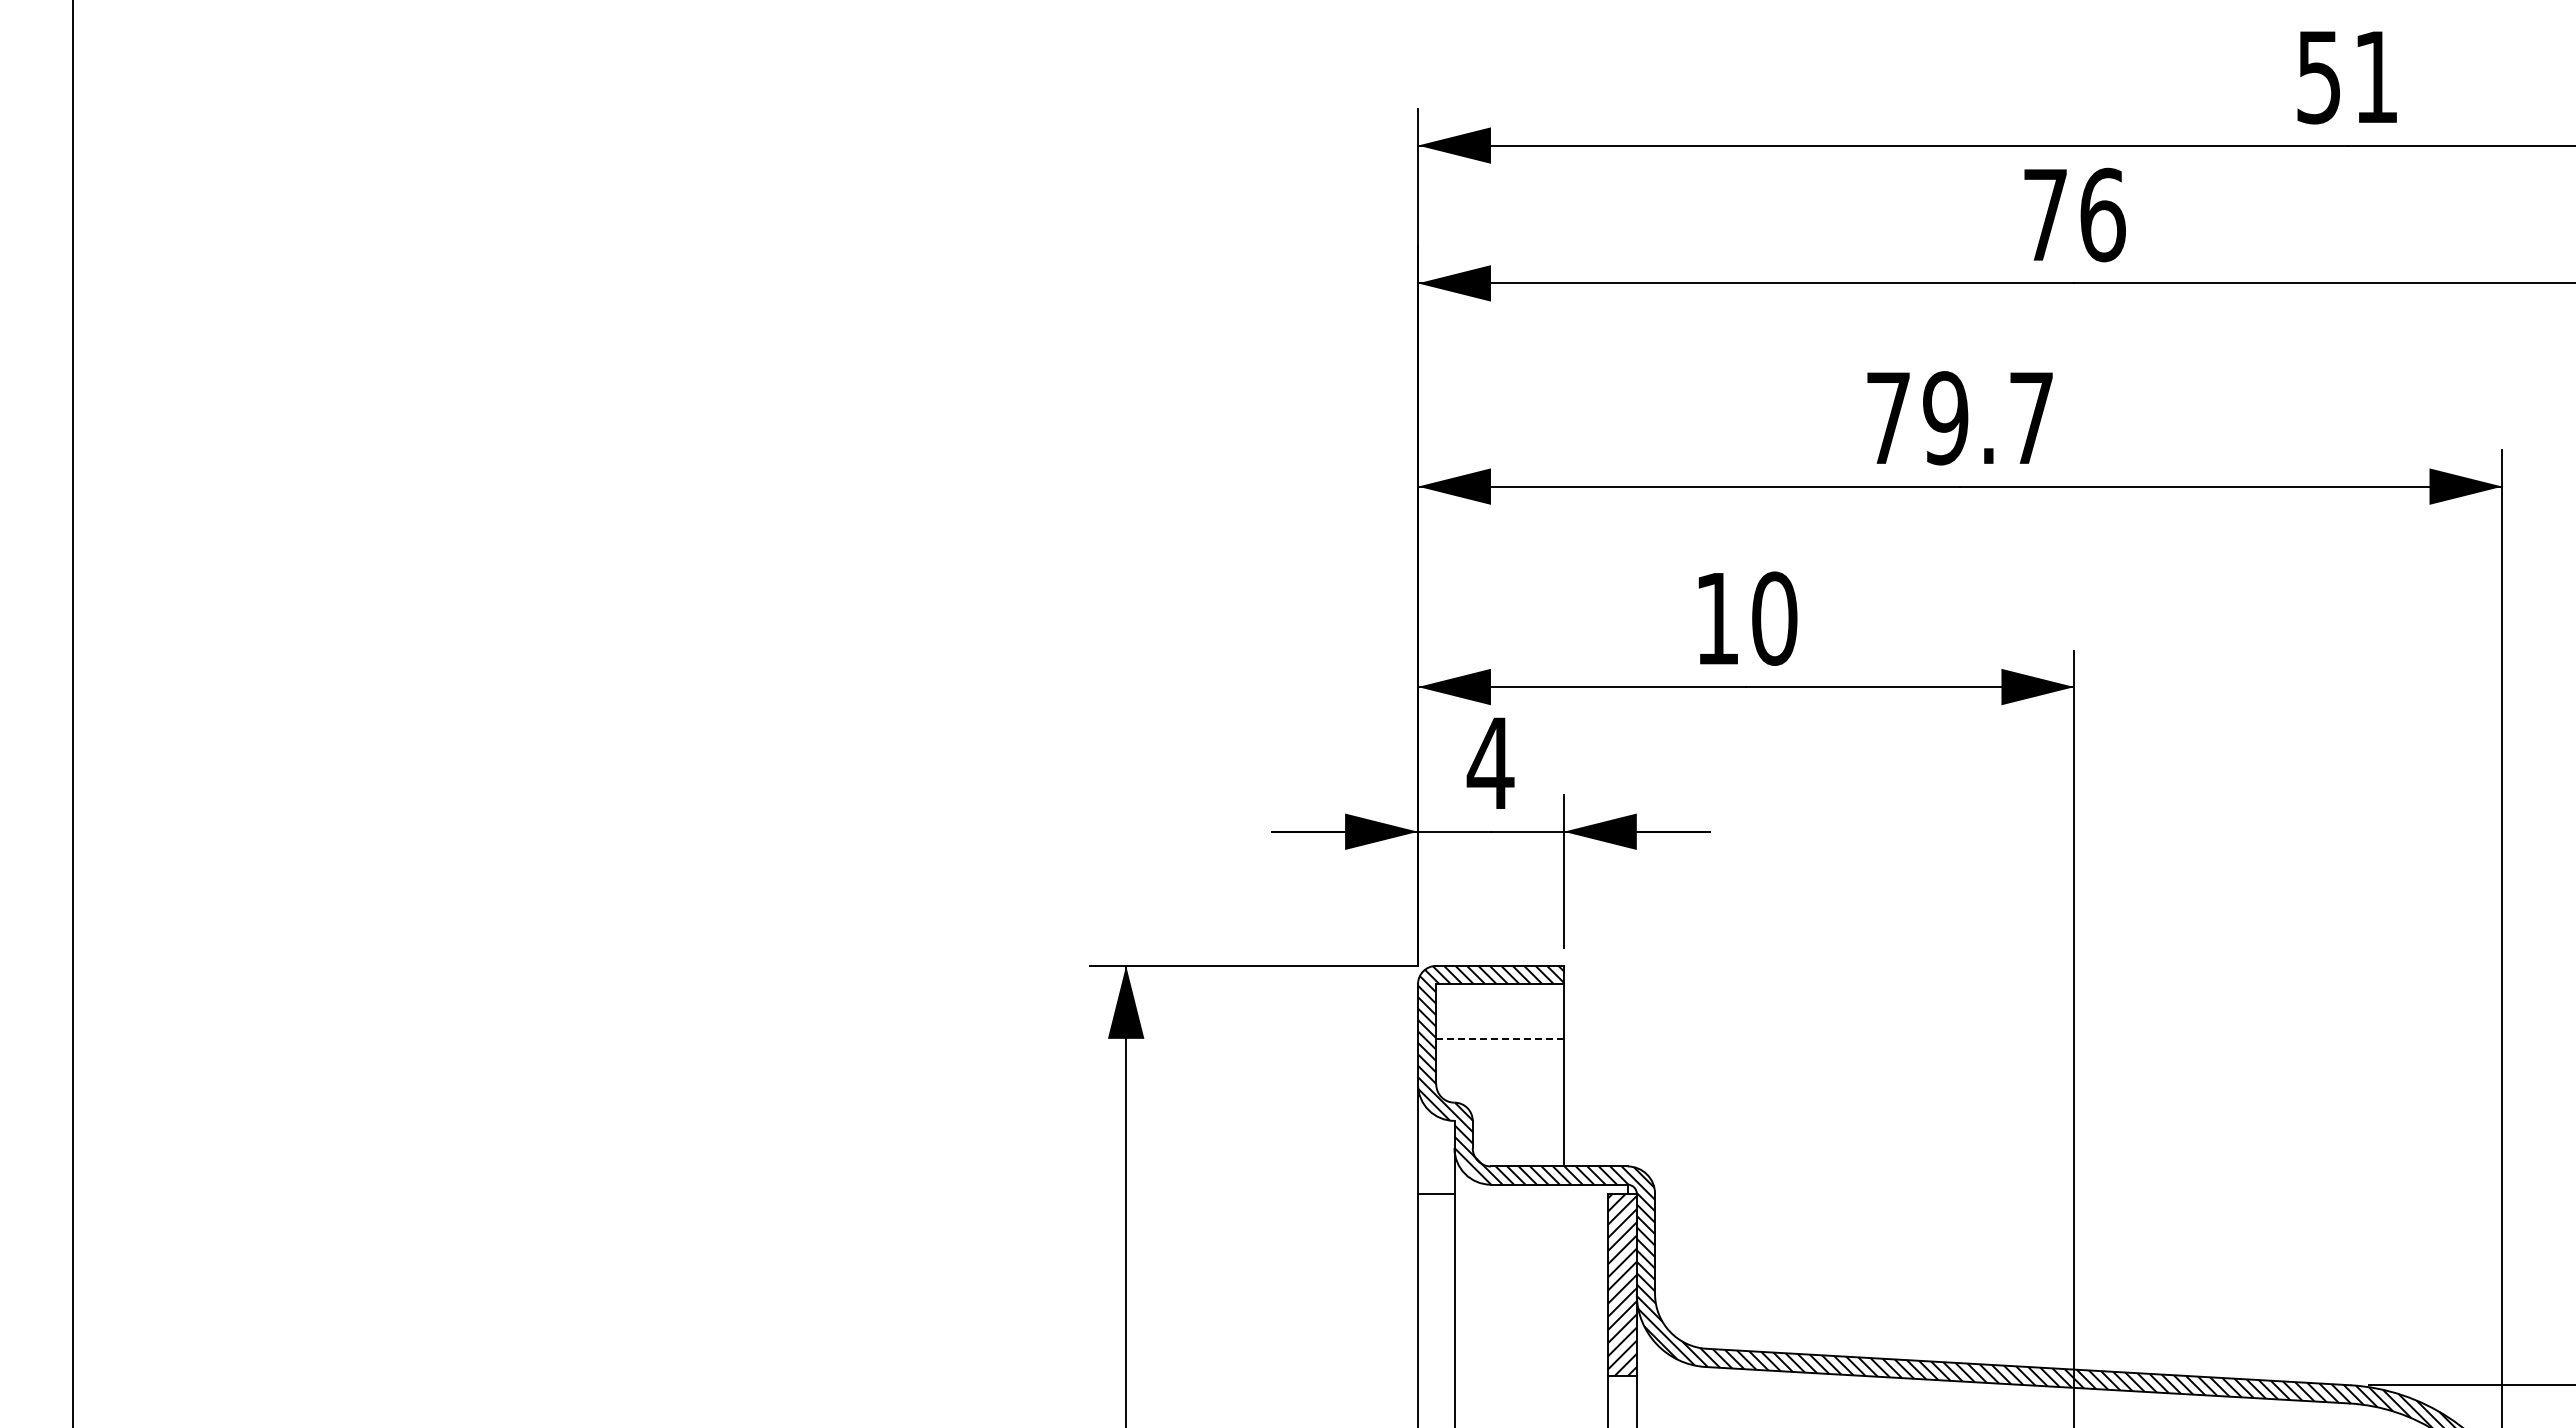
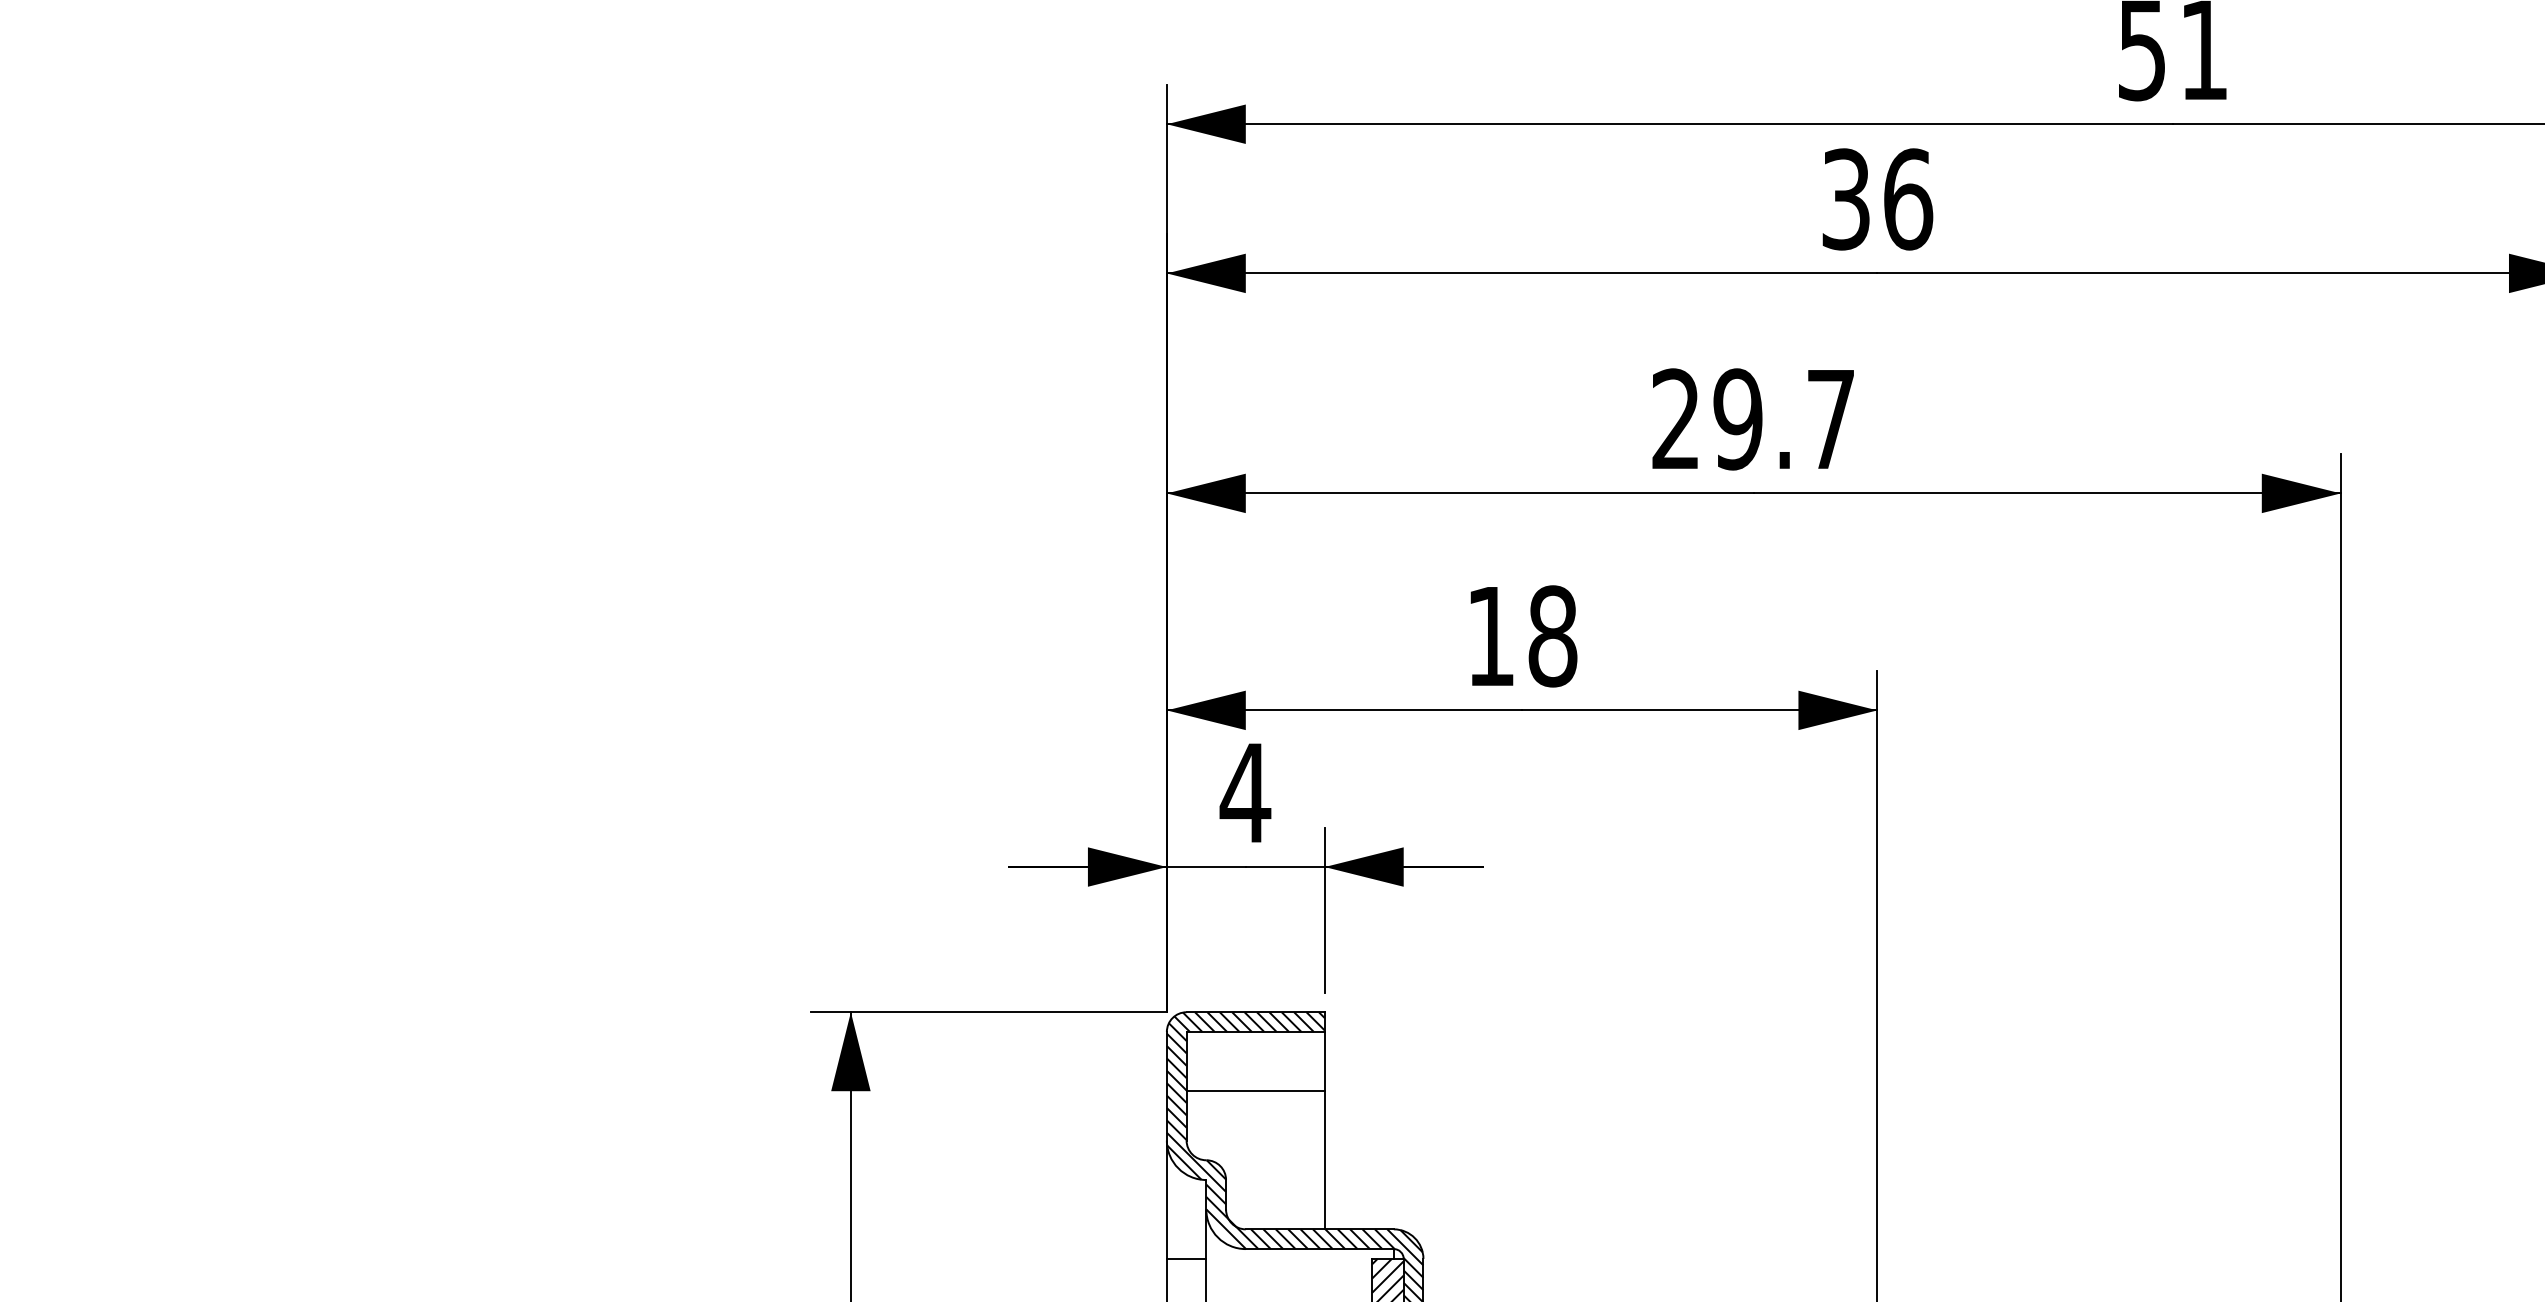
text: (2045, 214) -> (1846, 198), 76 -> 36
text: (1887, 417) -> (1675, 418), 79.7 -> 29.7
text: (1774, 618) -> (1552, 636), 10 -> 18
line: (1500, 1038) -> (1256, 1090), dashed -> solid

